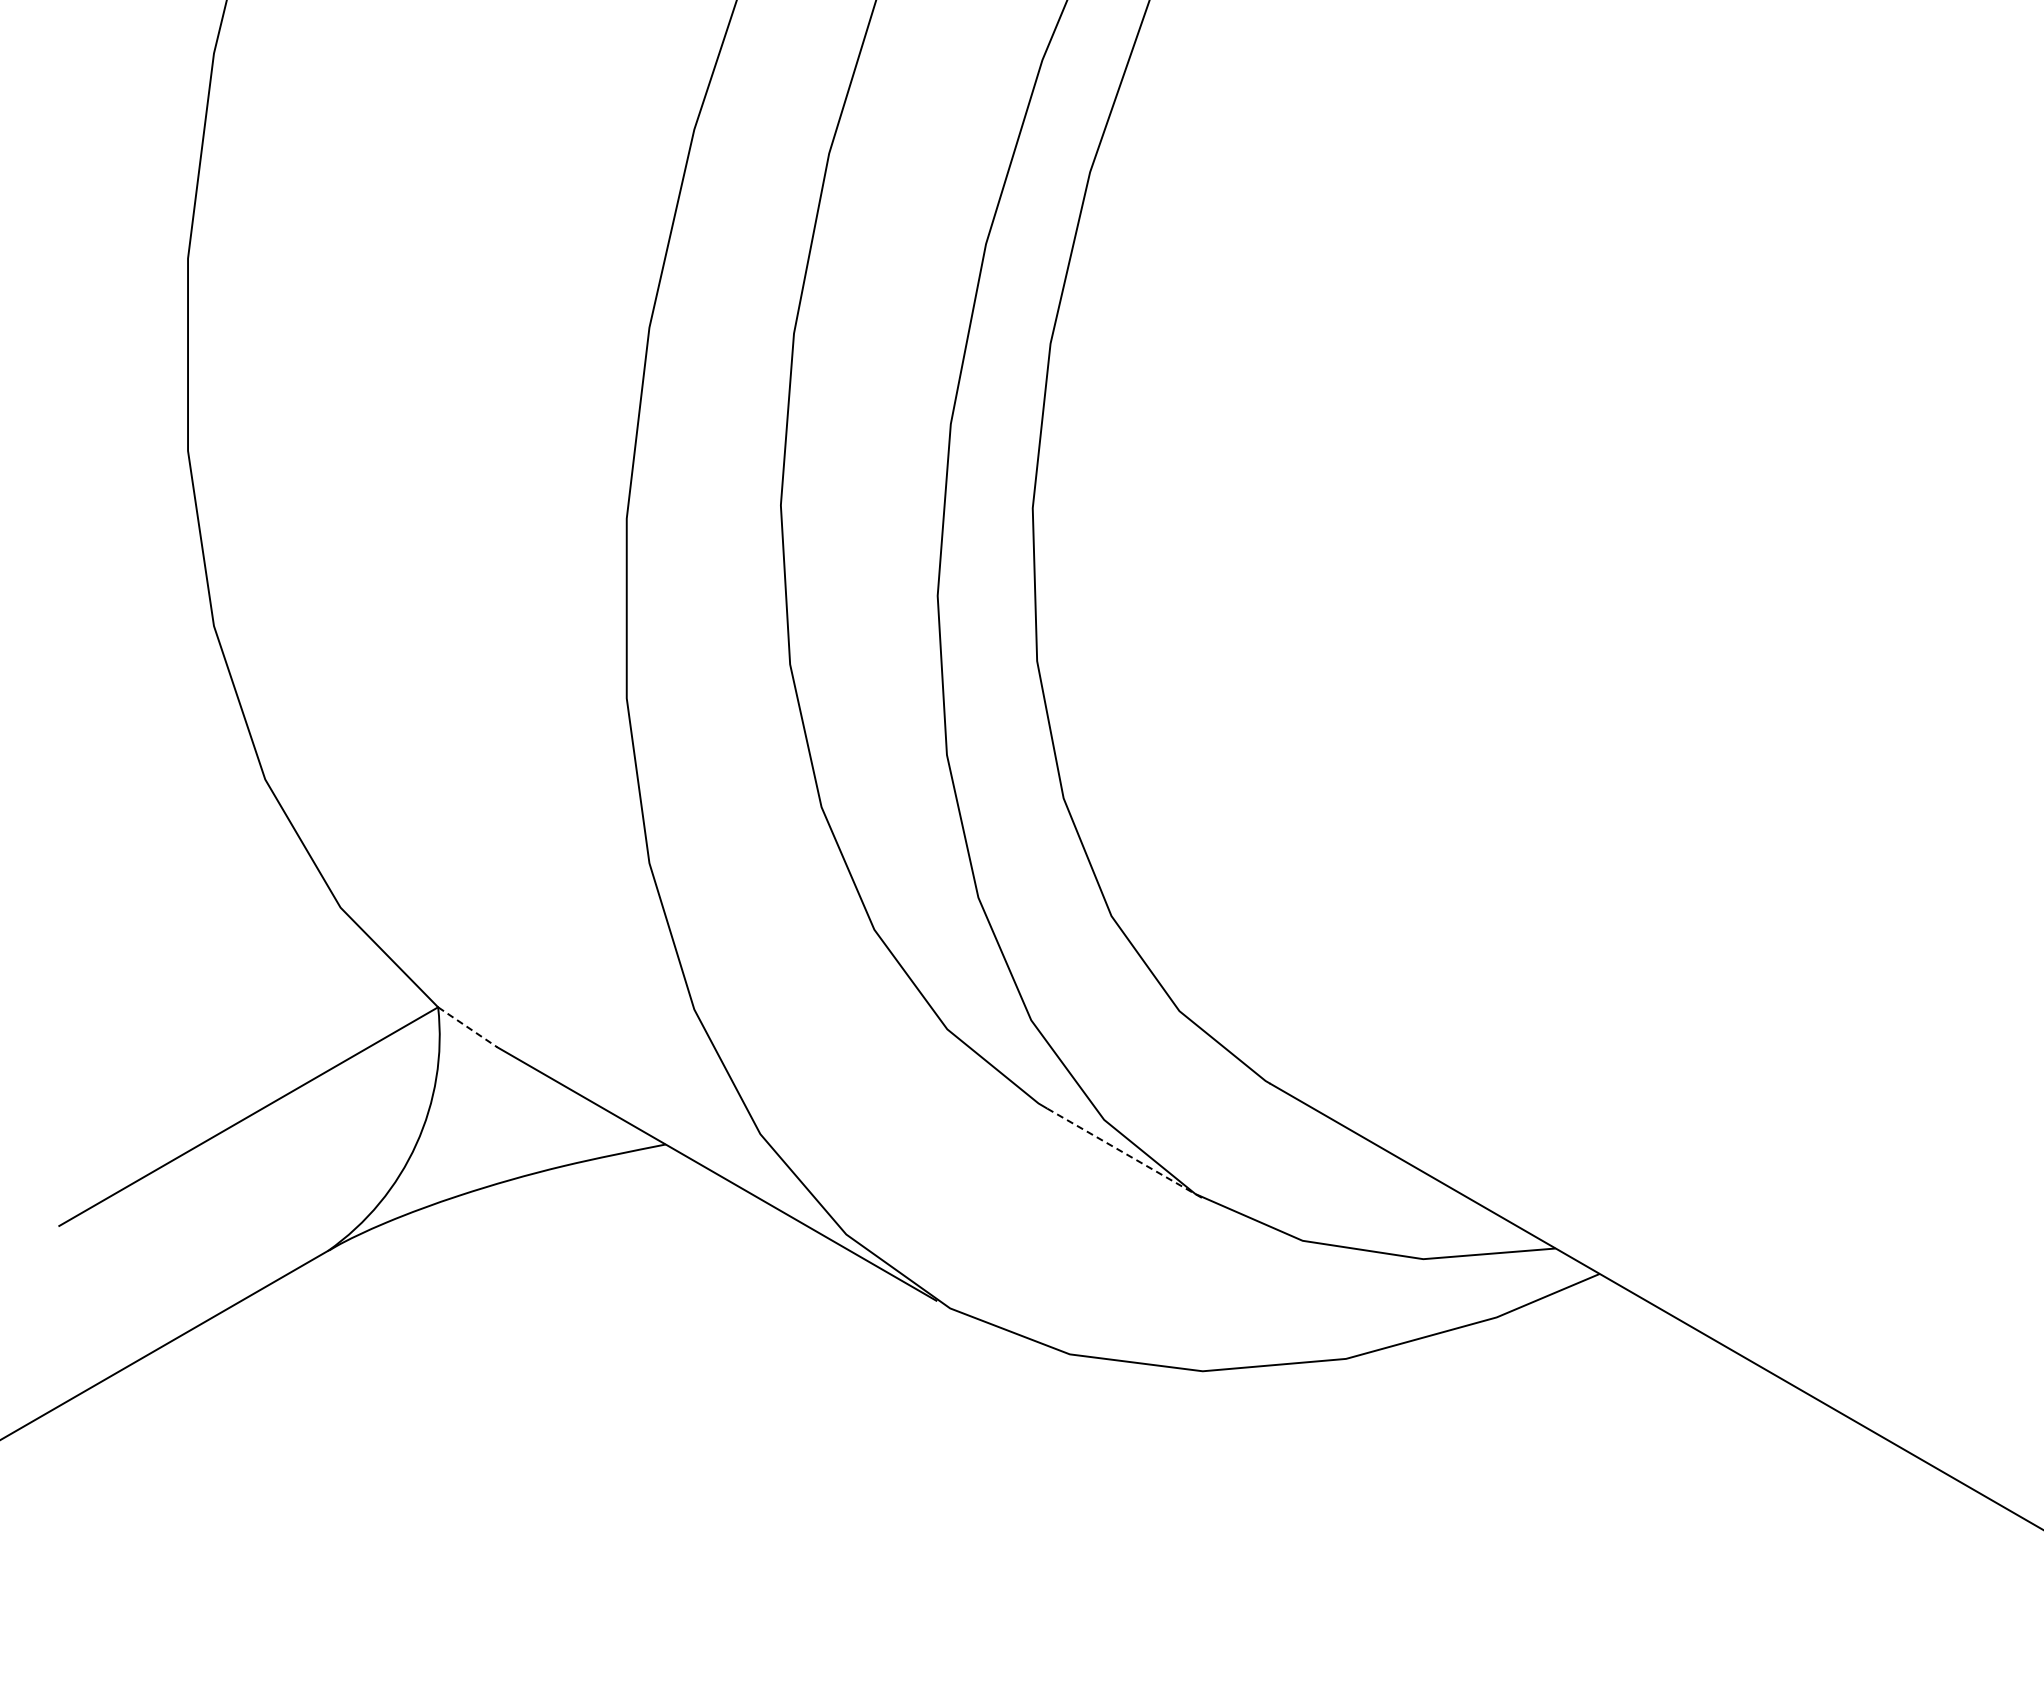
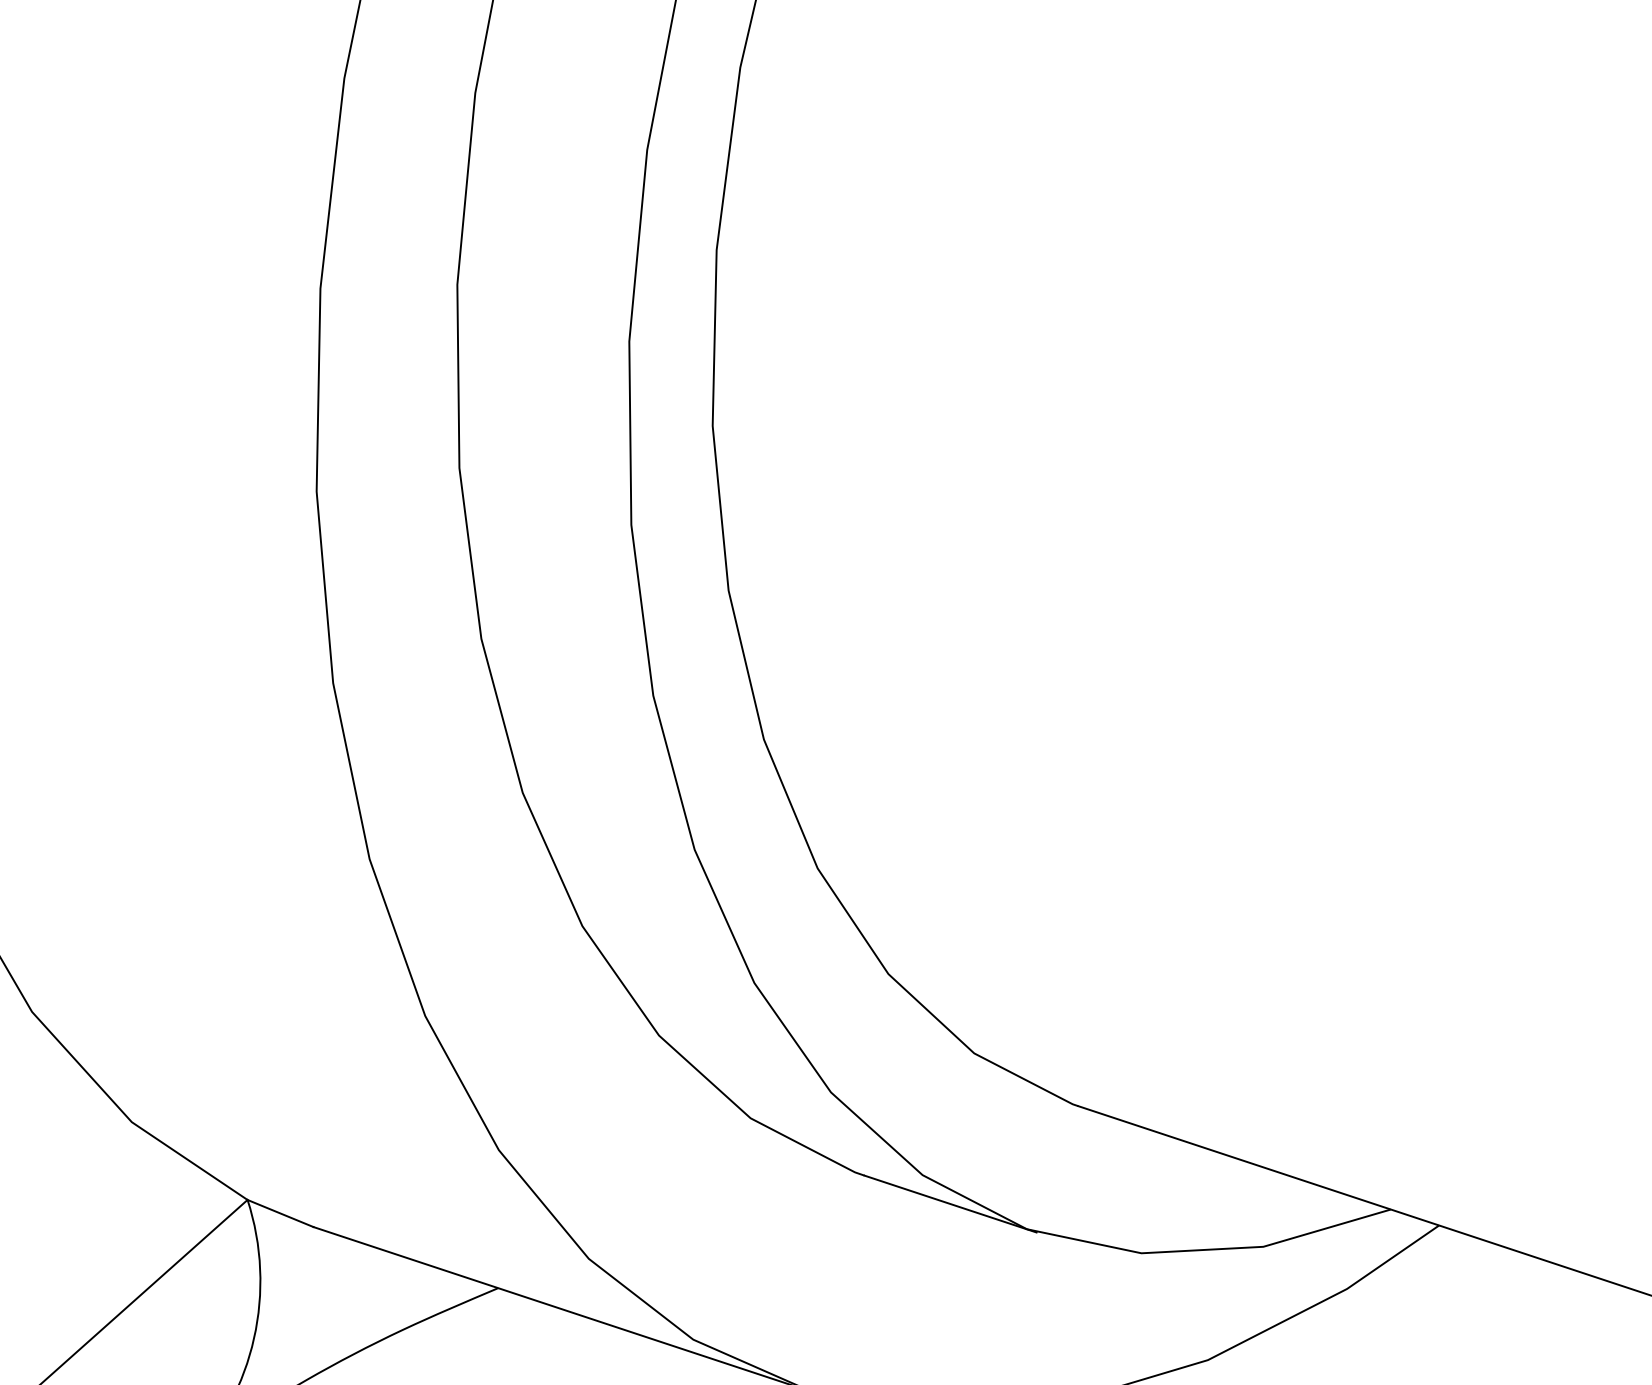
line: (467, 1027) -> (280, 1213), dashed -> solid
line: (1125, 1153) -> (950, 1203), dashed -> solid

